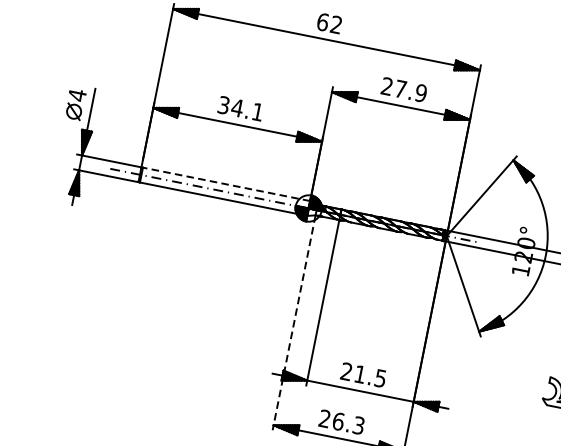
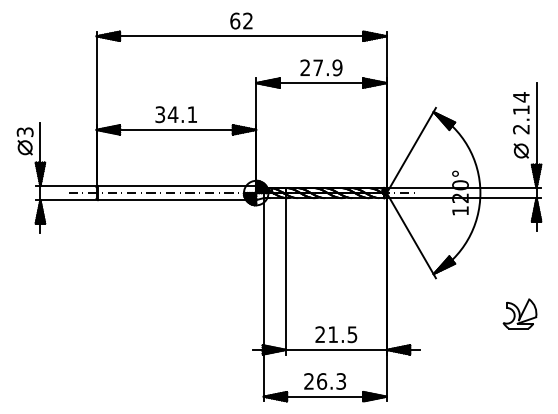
text: (76, 94) -> (24, 131), 4 -> 3
line: (225, 184) -> (176, 186), dashed -> solid
line: (293, 322) -> (263, 299), dashed -> solid

